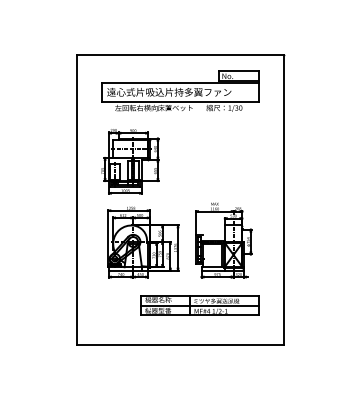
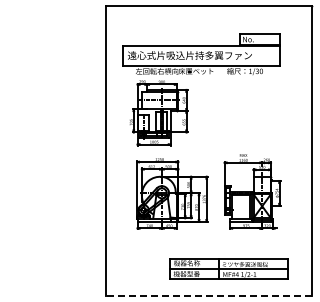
part: (180, 90) -> (201, 53), moved
part: (199, 305) -> (228, 268), moved
line: (180, 344) -> (209, 295), solid -> dashed

